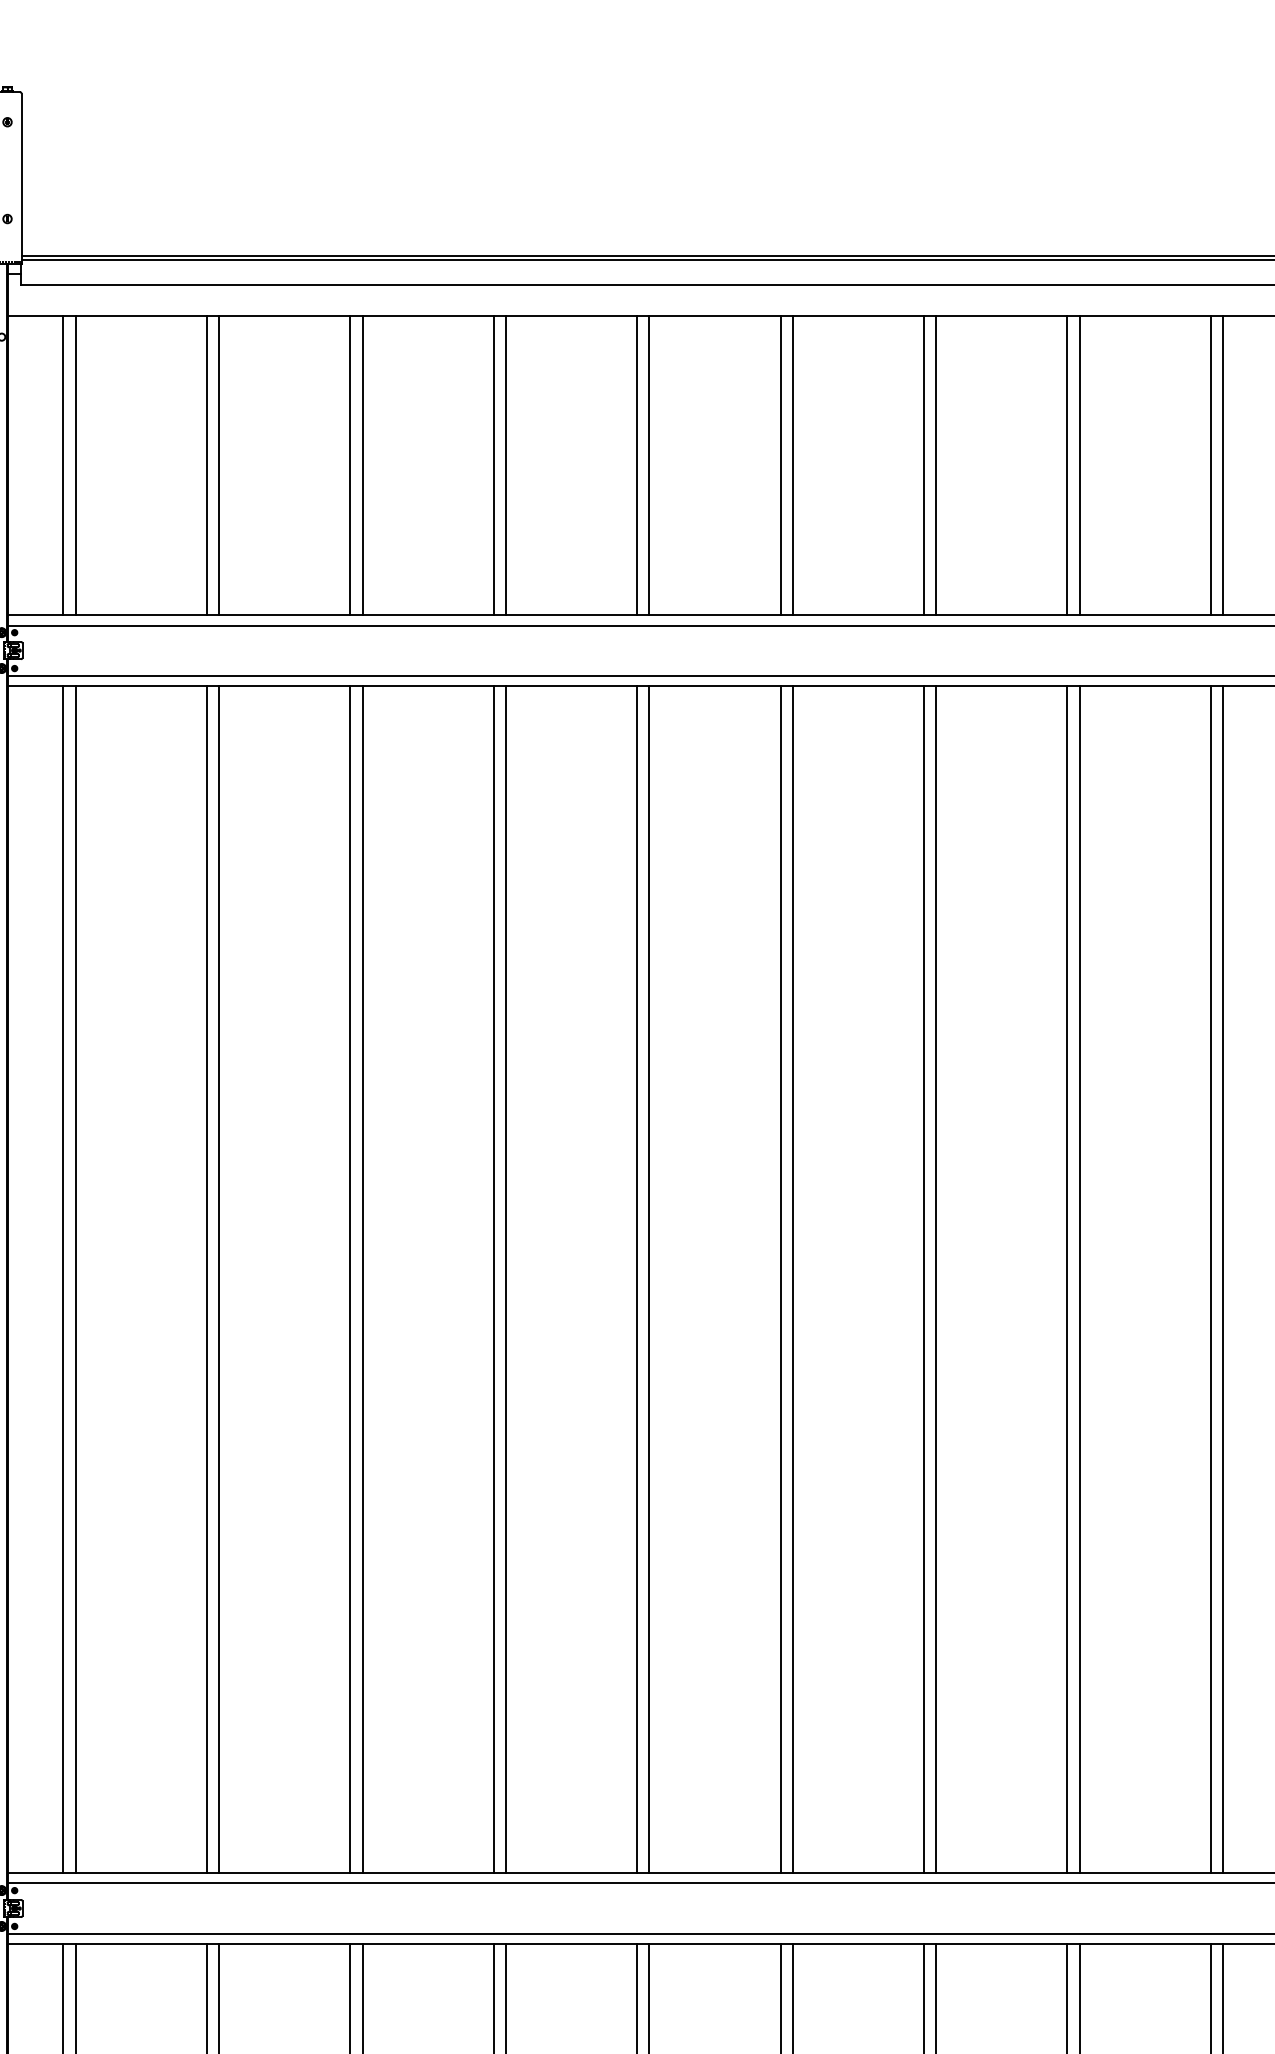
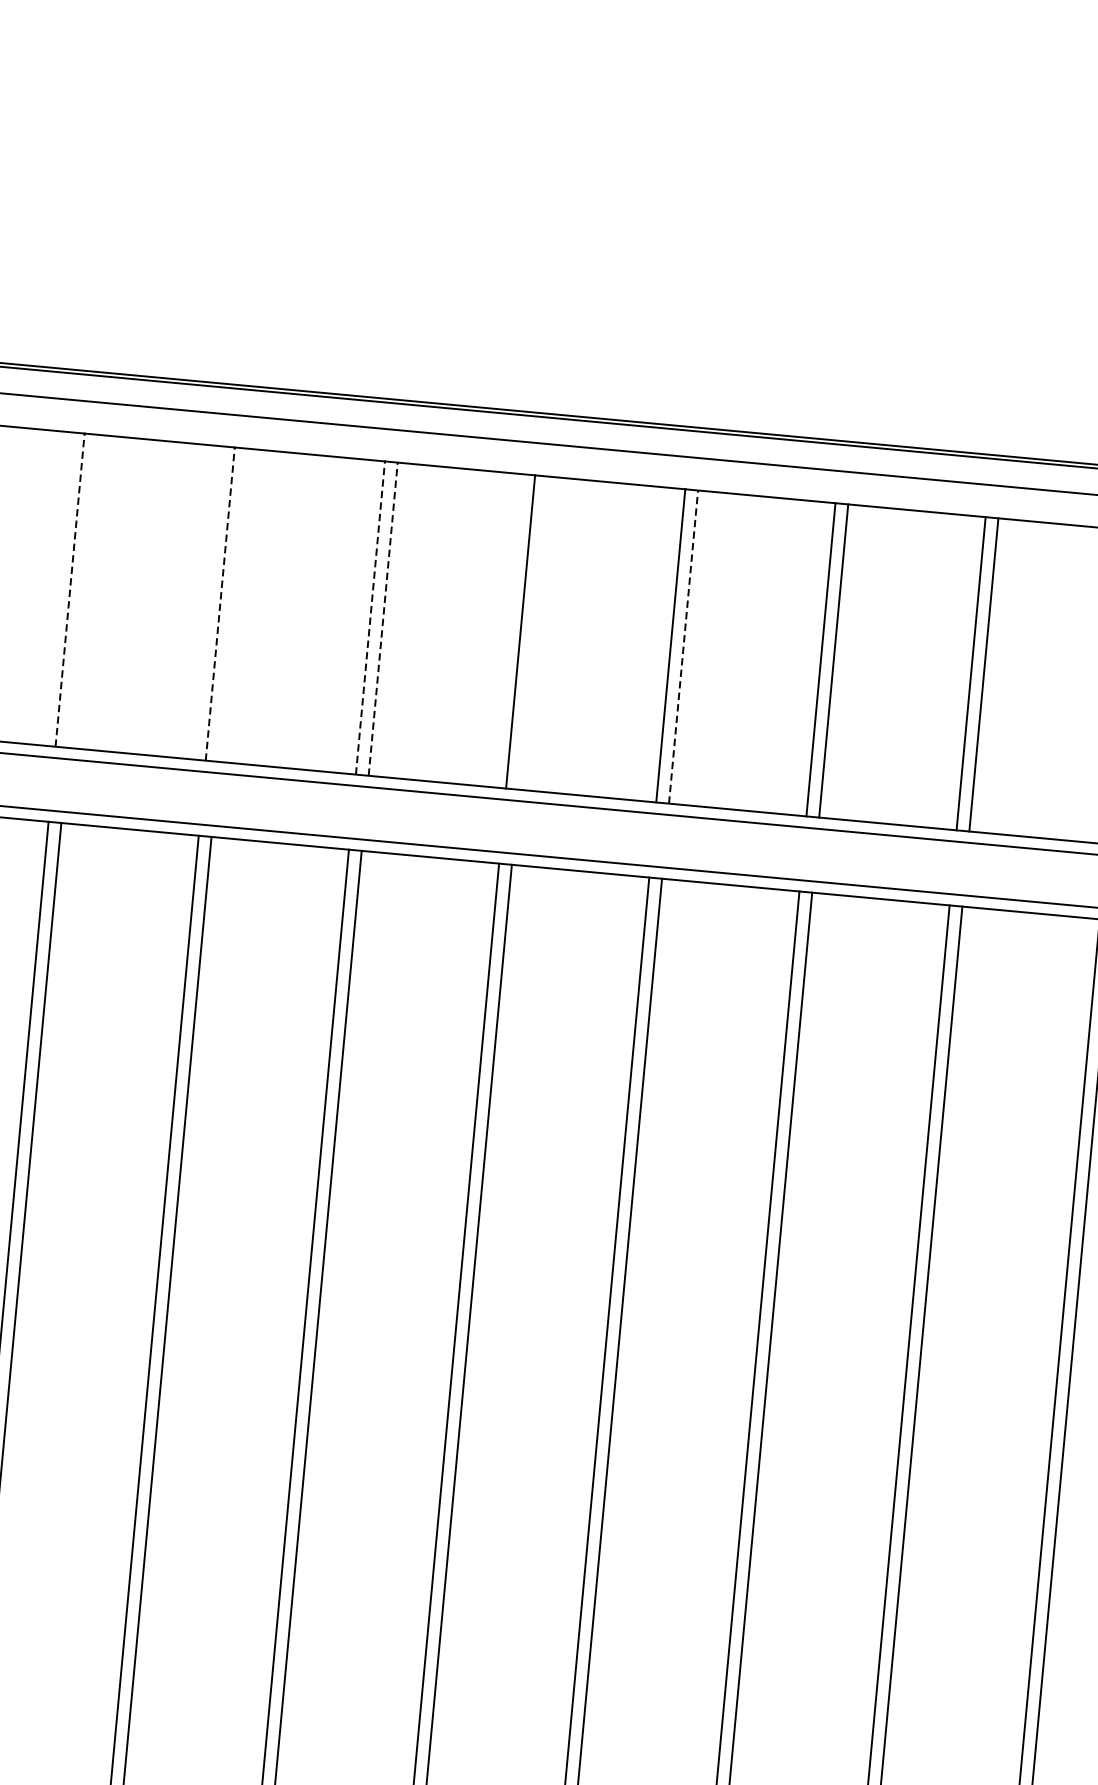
line: (219, 464) -> (83, 590), removed
line: (362, 464) -> (233, 604), removed
line: (649, 464) -> (533, 632), removed
line: (206, 465) -> (69, 590), solid -> dashed
line: (350, 465) -> (220, 604), solid -> dashed
line: (493, 465) -> (370, 618), solid -> dashed
line: (505, 465) -> (382, 619), solid -> dashed
line: (792, 465) -> (683, 647), solid -> dashed

